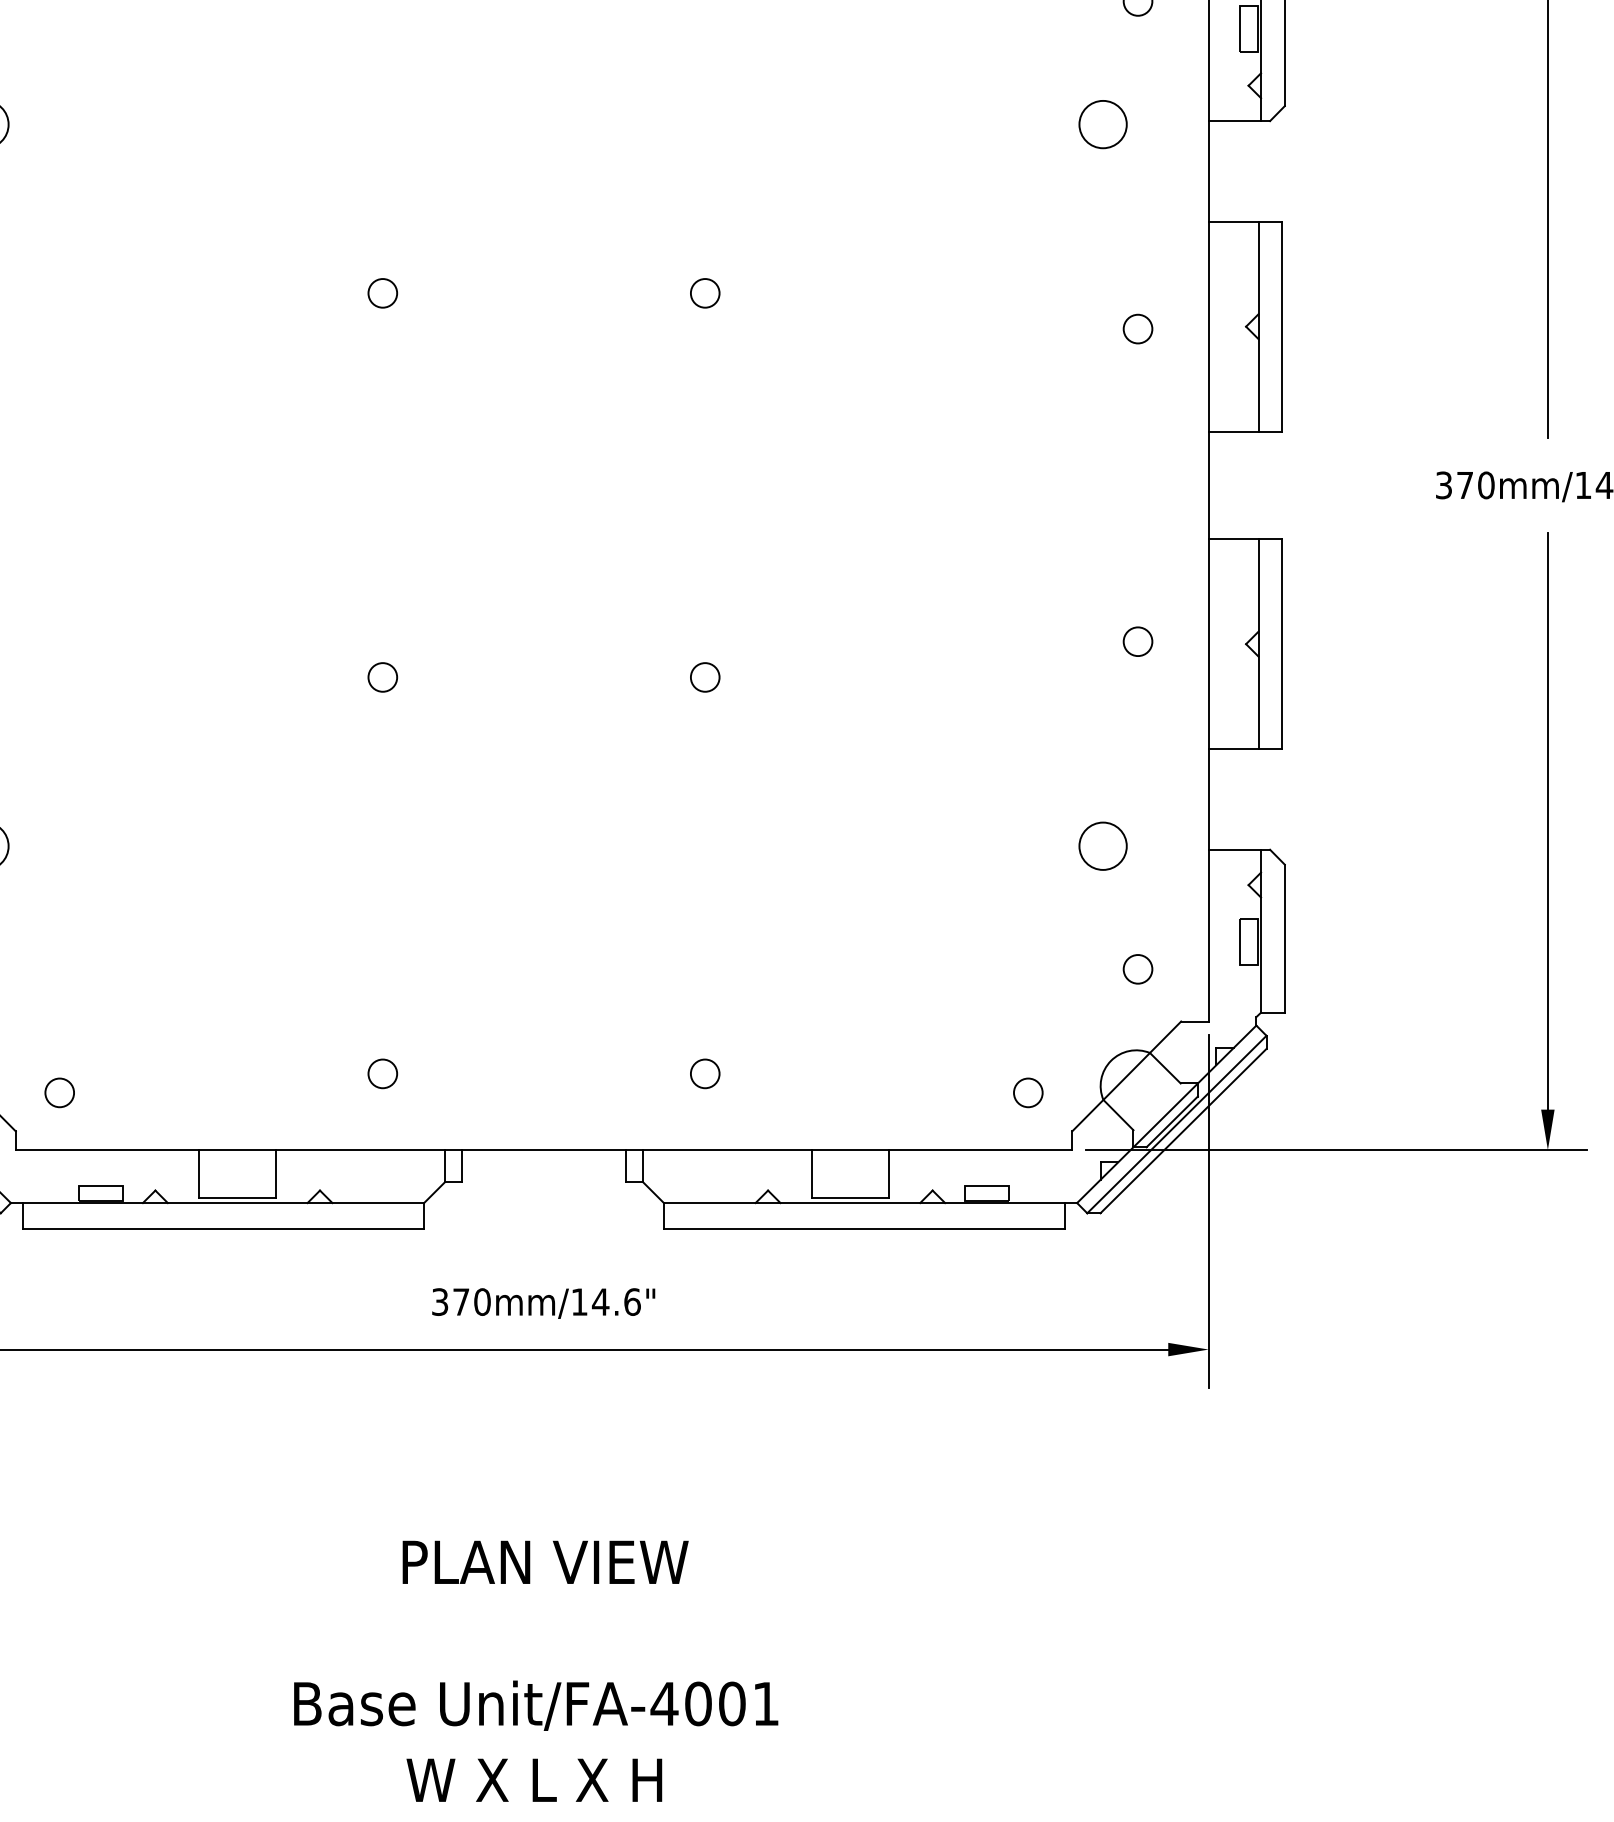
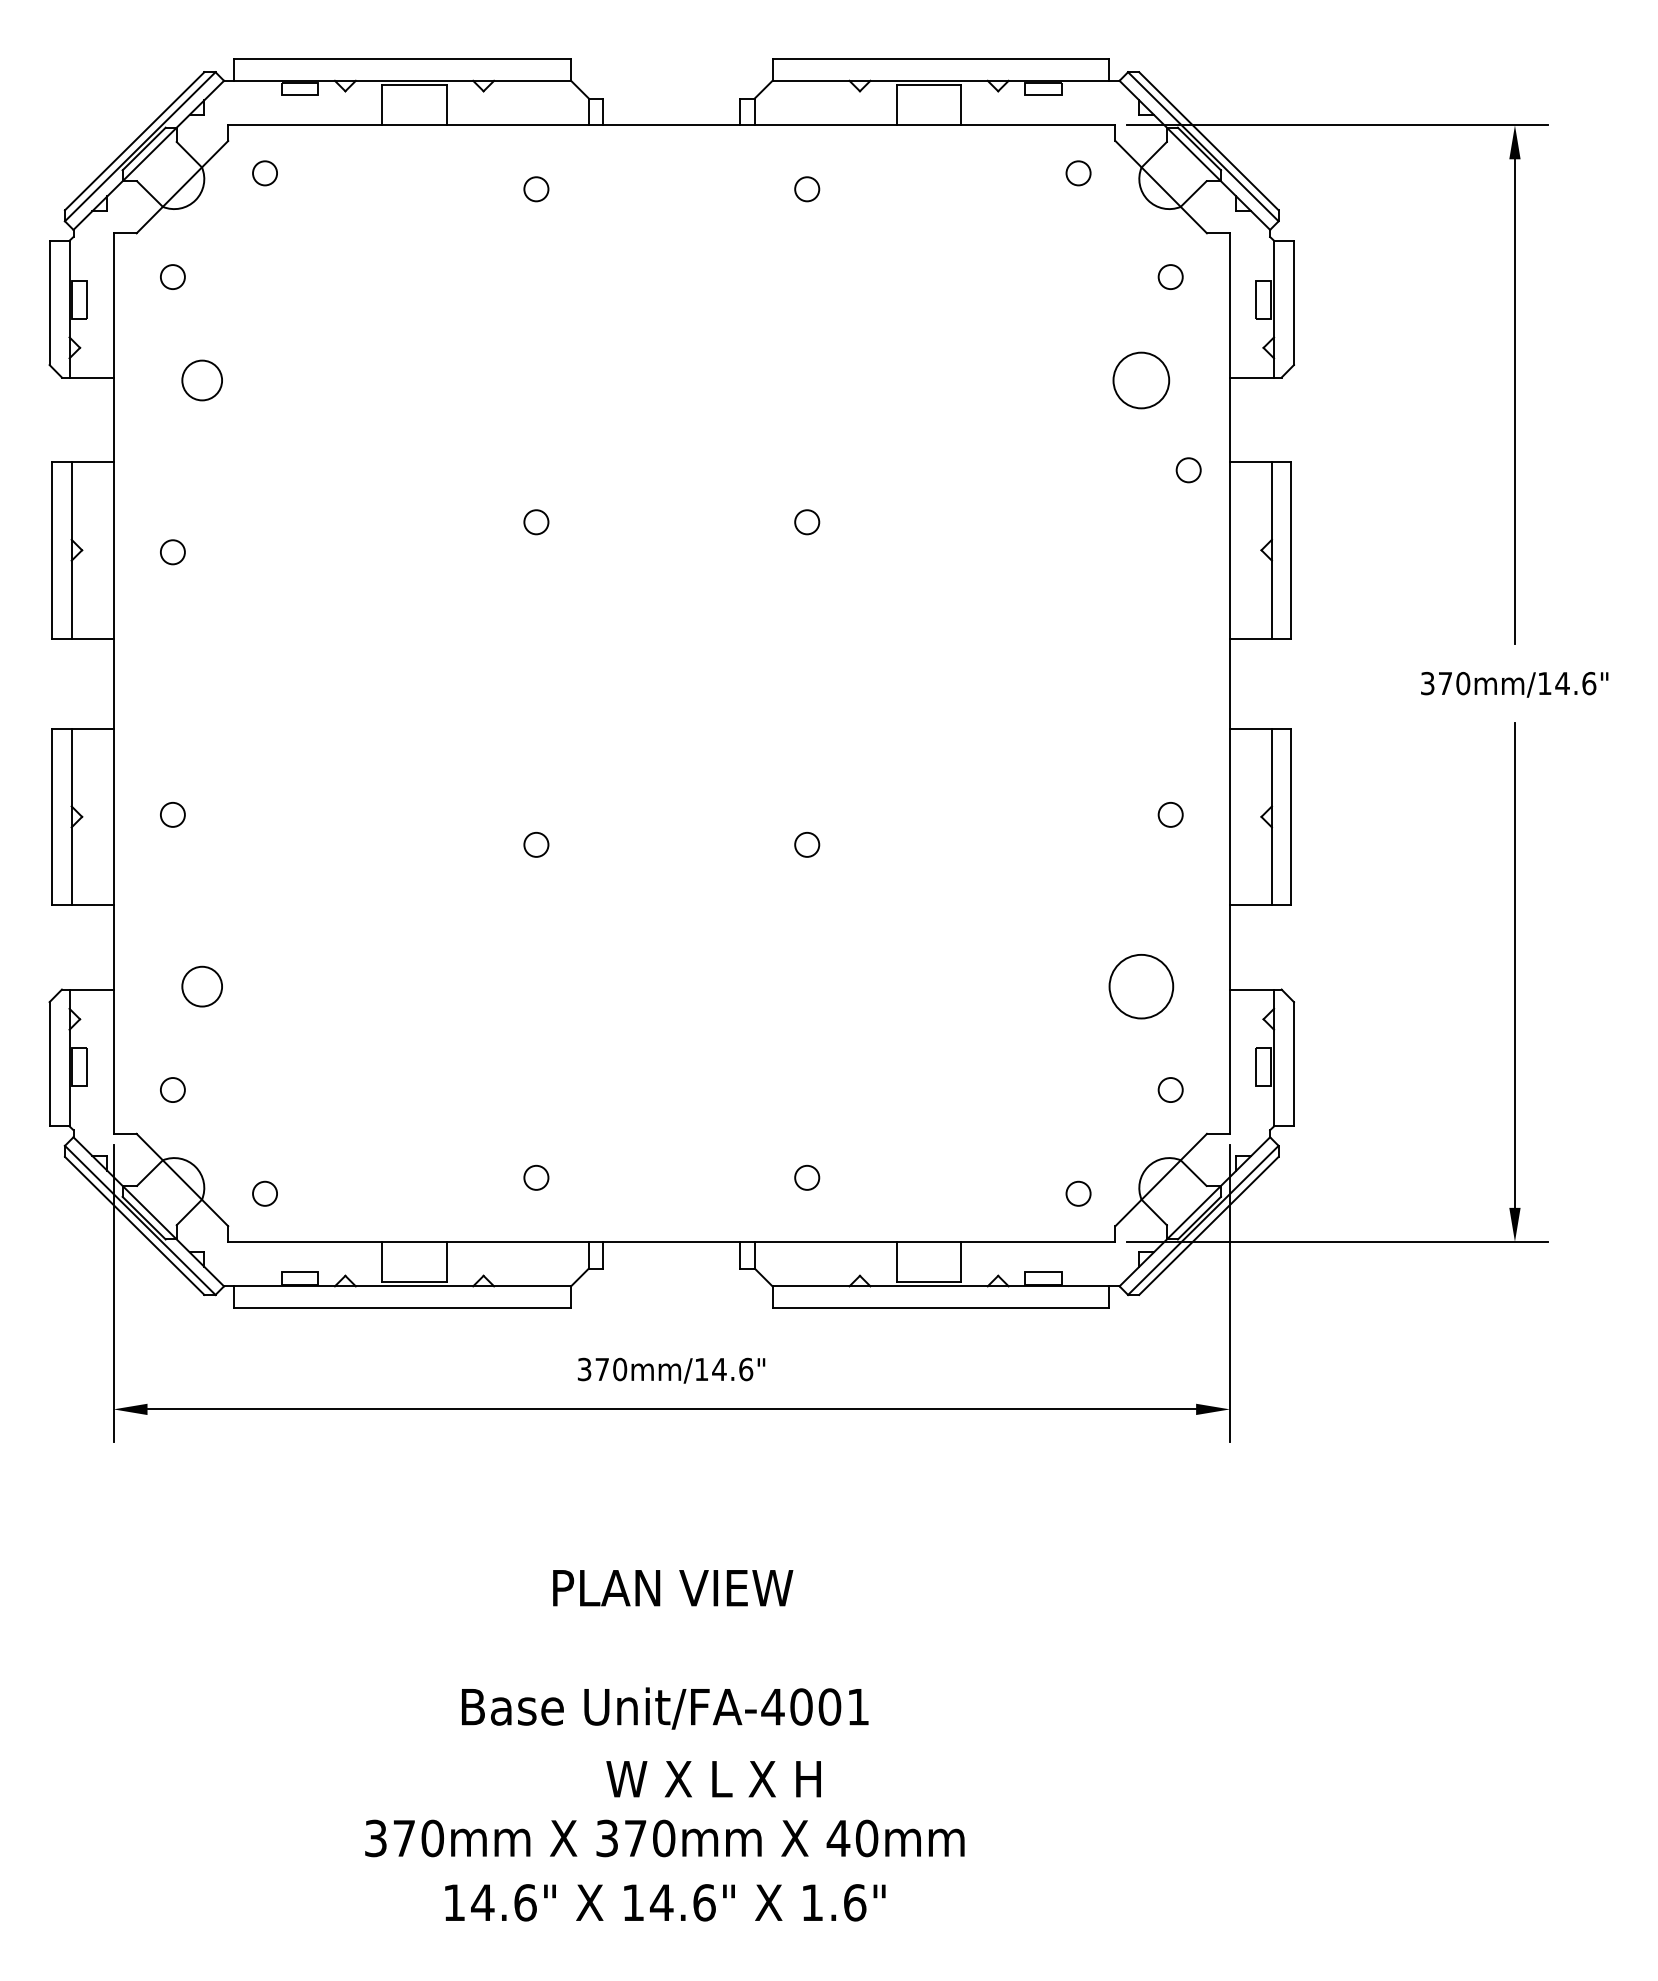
circle: (1103, 124) -> (1141, 380), size x1.4
circle: (1137, 329) -> (1188, 470), moved
circle: (1103, 846) -> (1141, 986), size x1.6
text: (534, 1780) -> (713, 1779), moved

